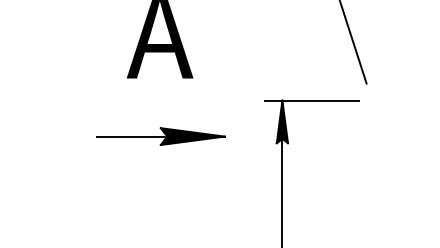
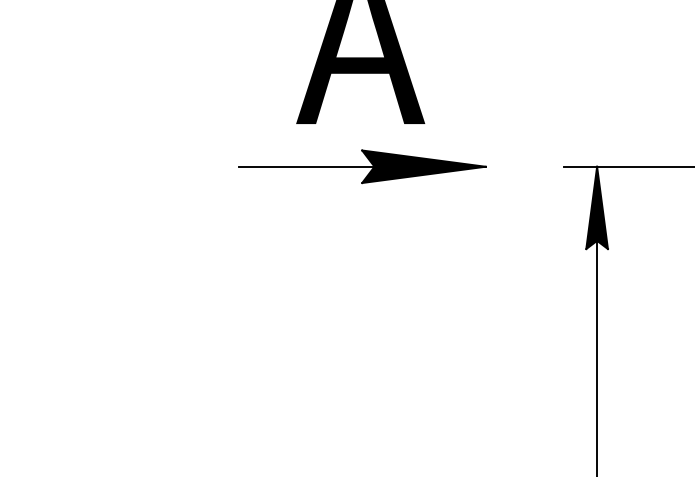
part: (160, 136) -> (361, 166), moved

